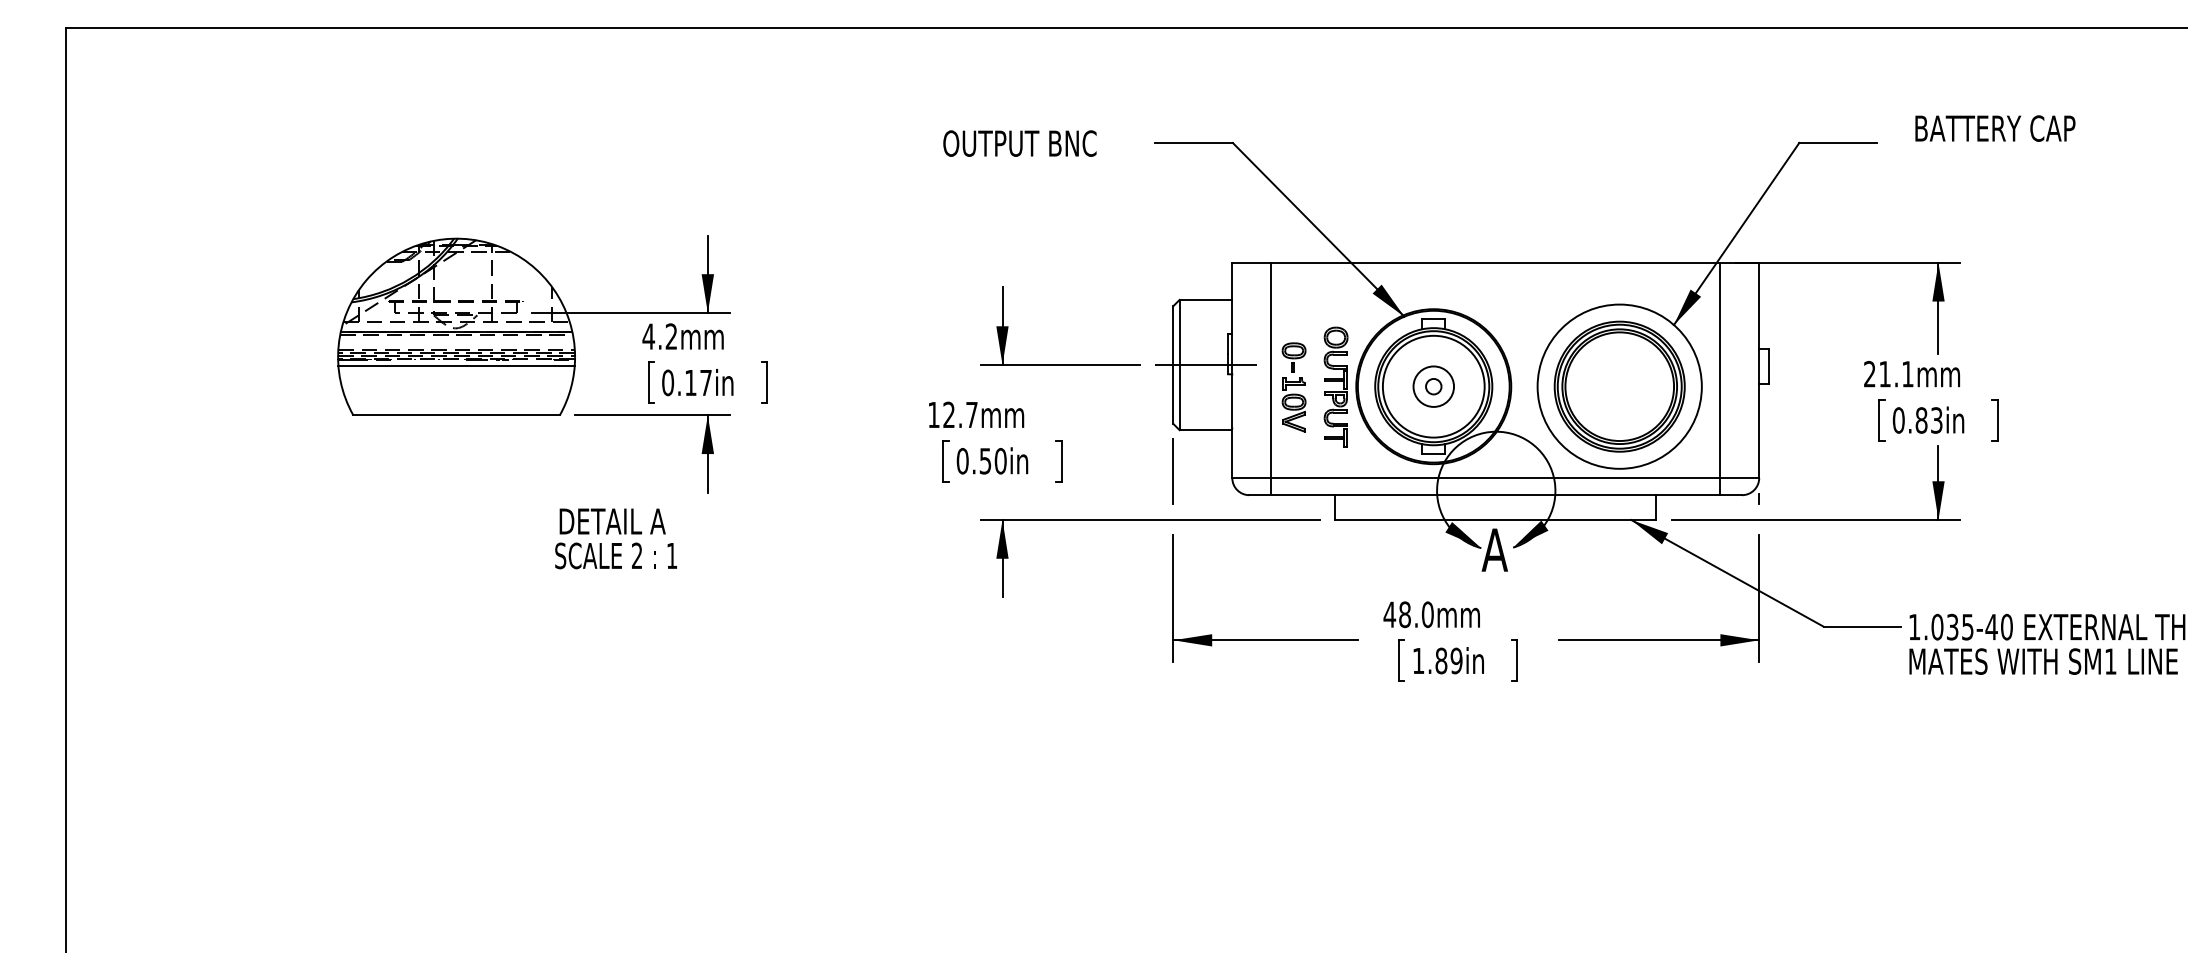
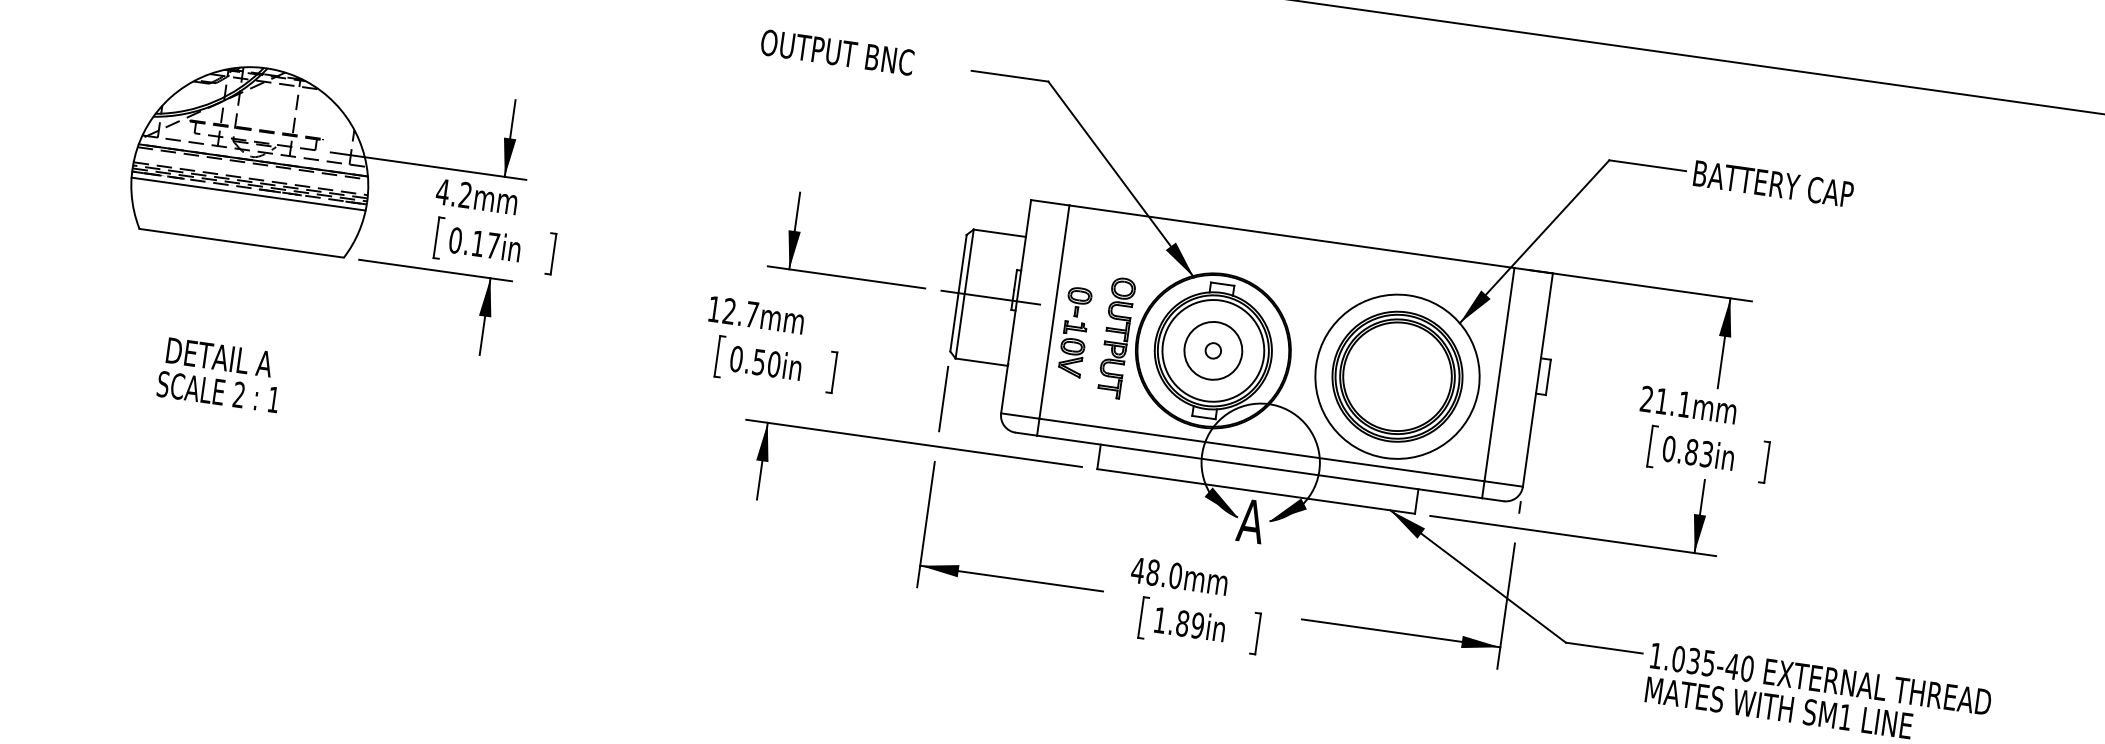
text: (1995, 128) -> (1773, 184), moved
circle: (1433, 386) -> (1213, 350), size x1.43
text: (615, 538) -> (220, 374), moved

